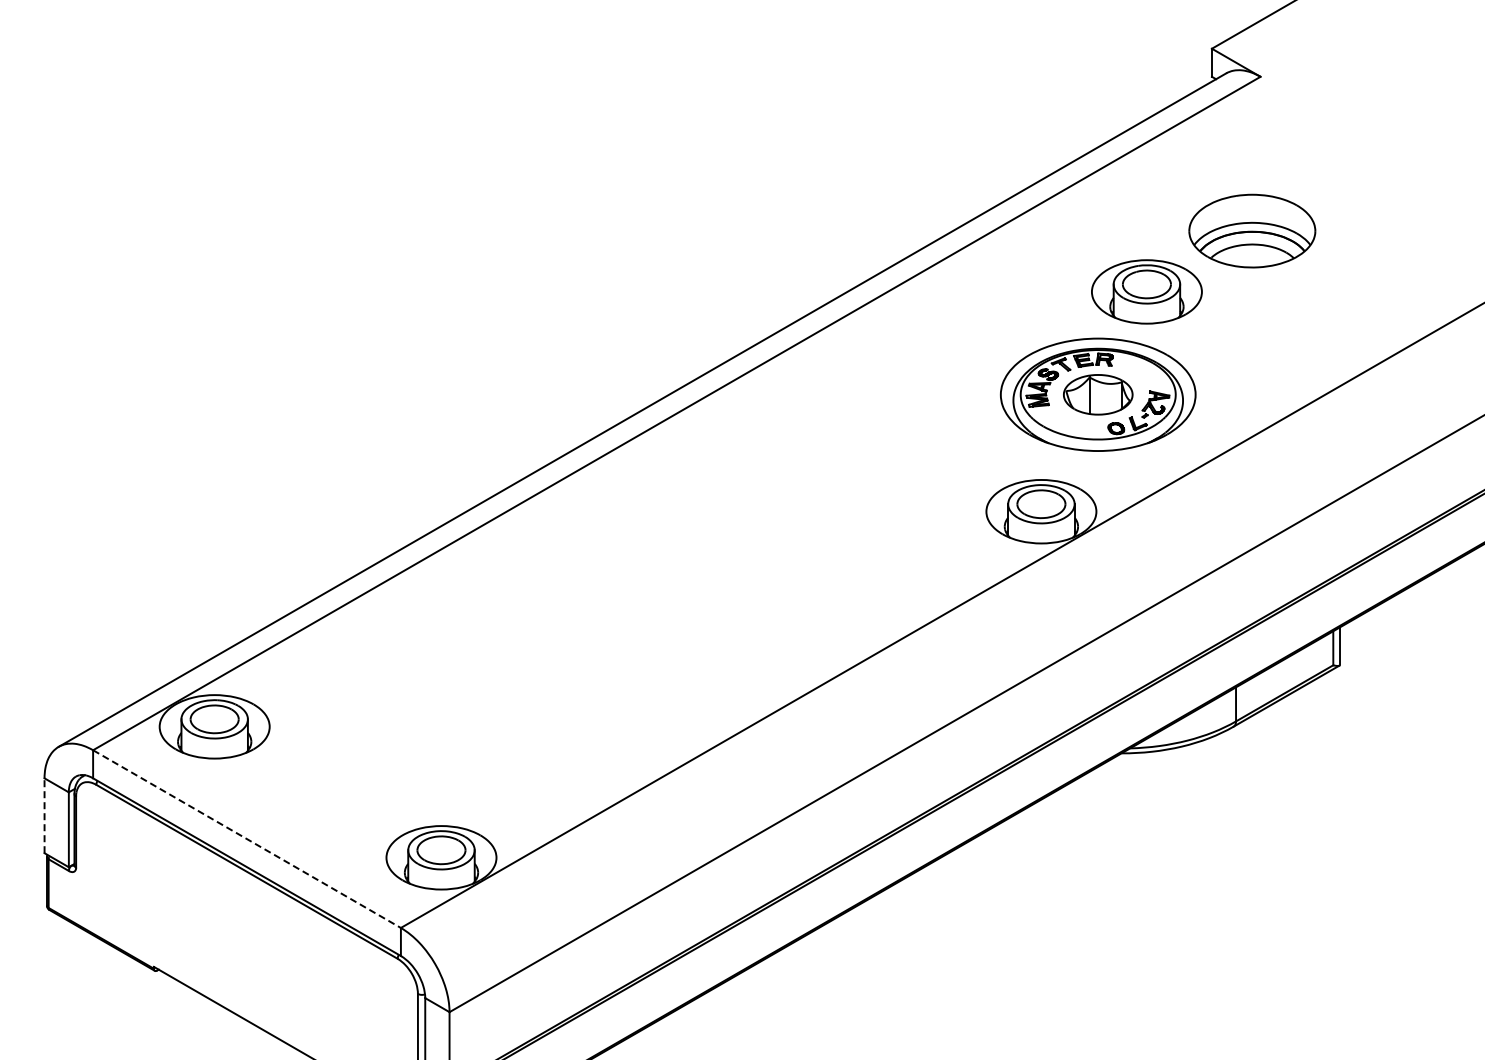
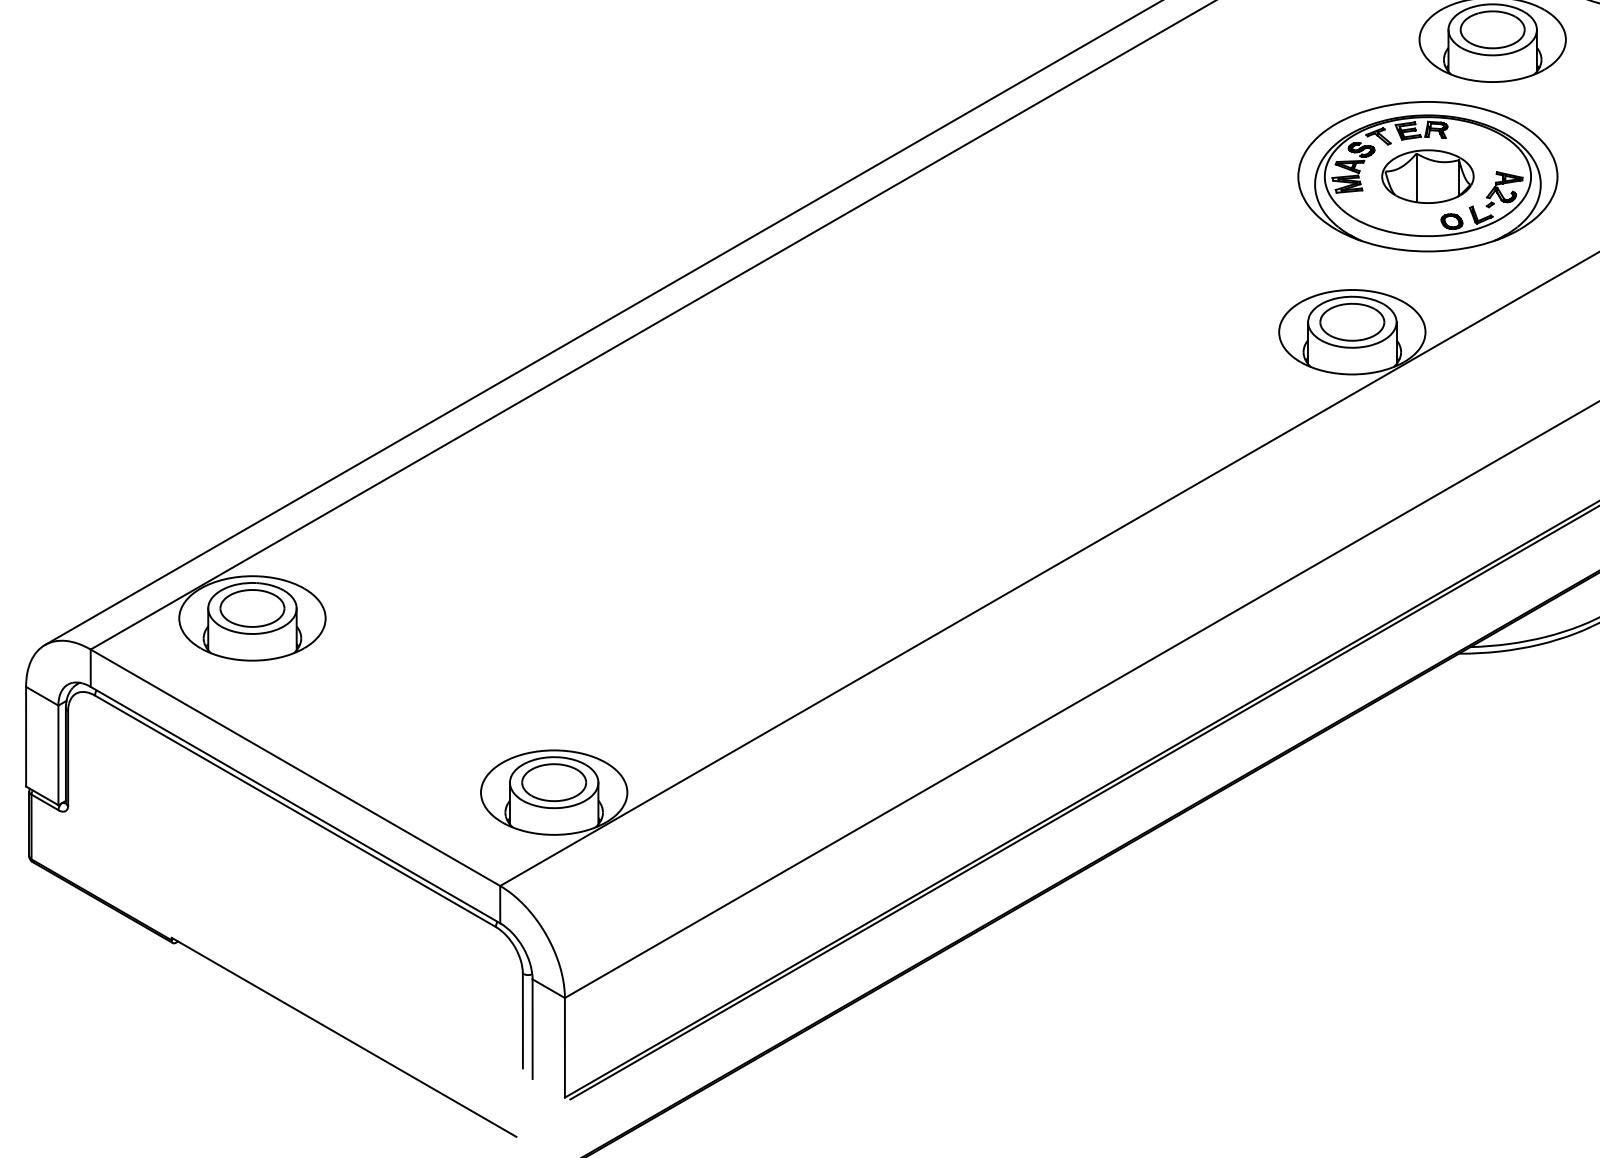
line: (44, 815) -> (26, 736), dashed -> solid
line: (247, 839) -> (296, 768), dashed -> solid

